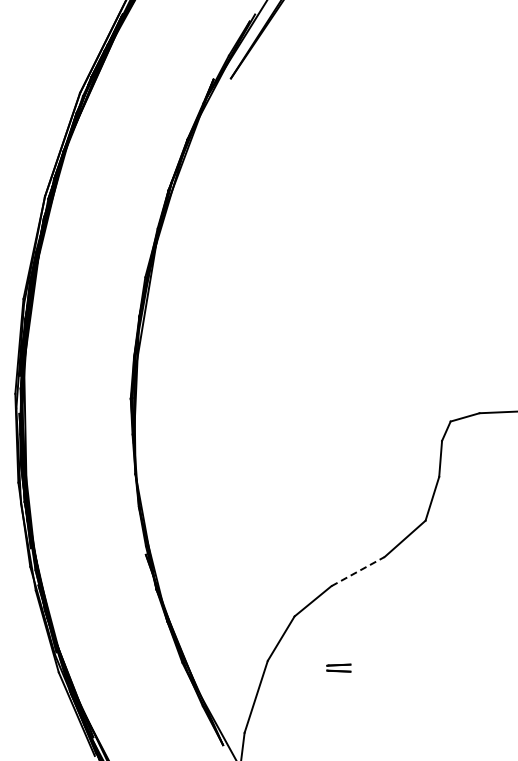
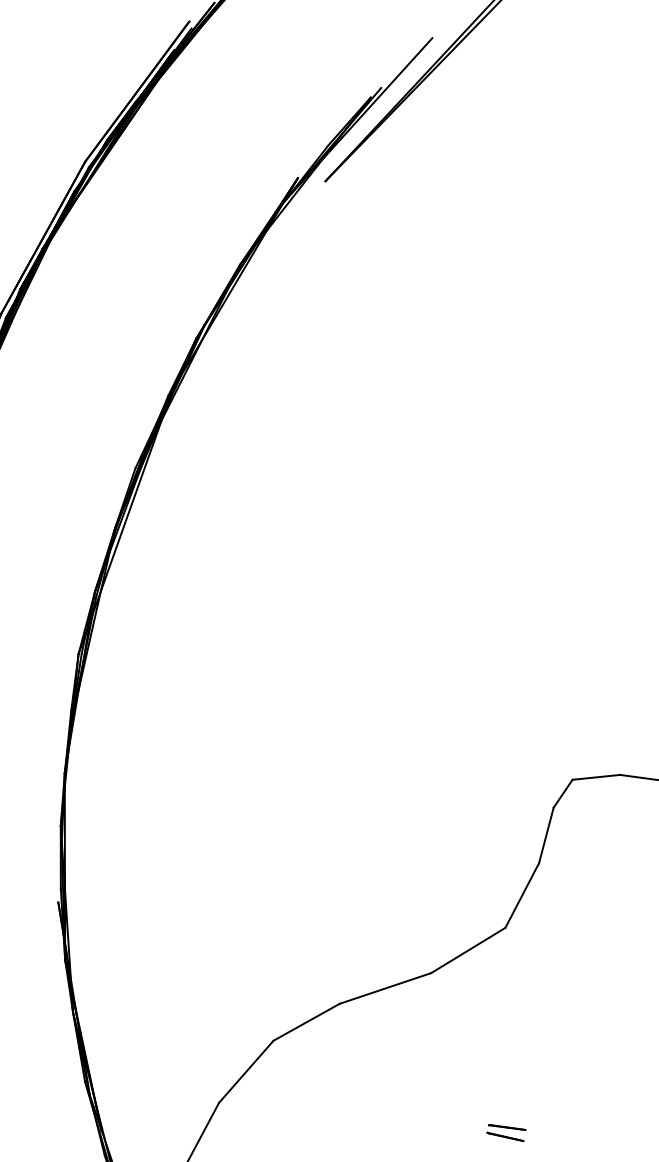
line: (358, 571) -> (386, 988), dashed -> solid
part: (338, 667) -> (505, 1131), moved

